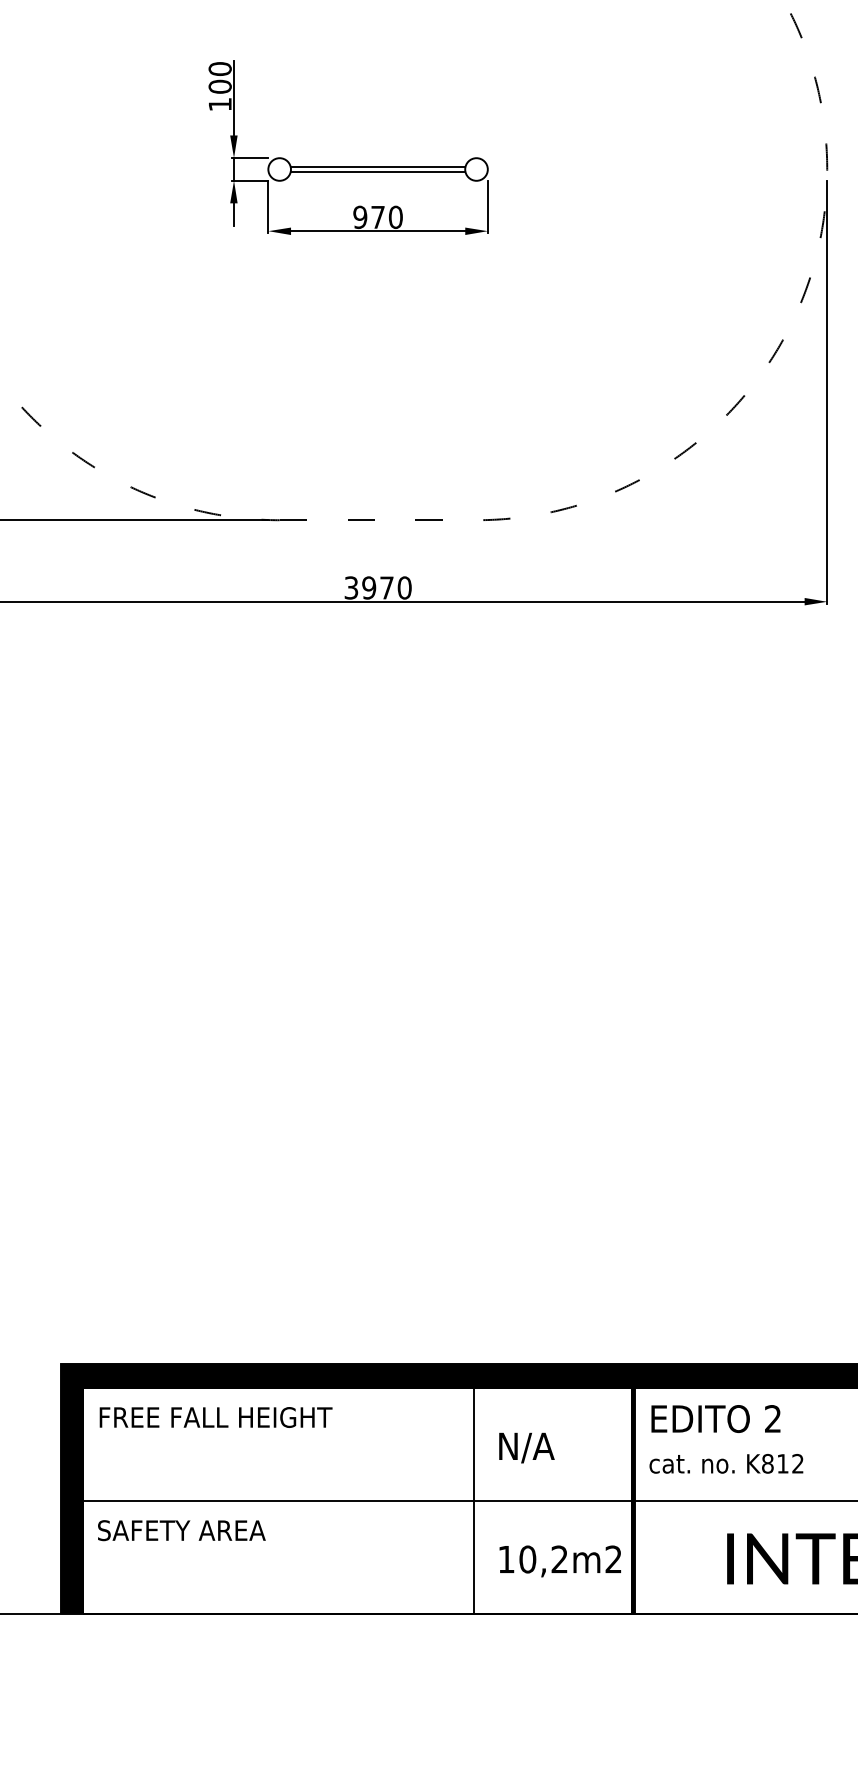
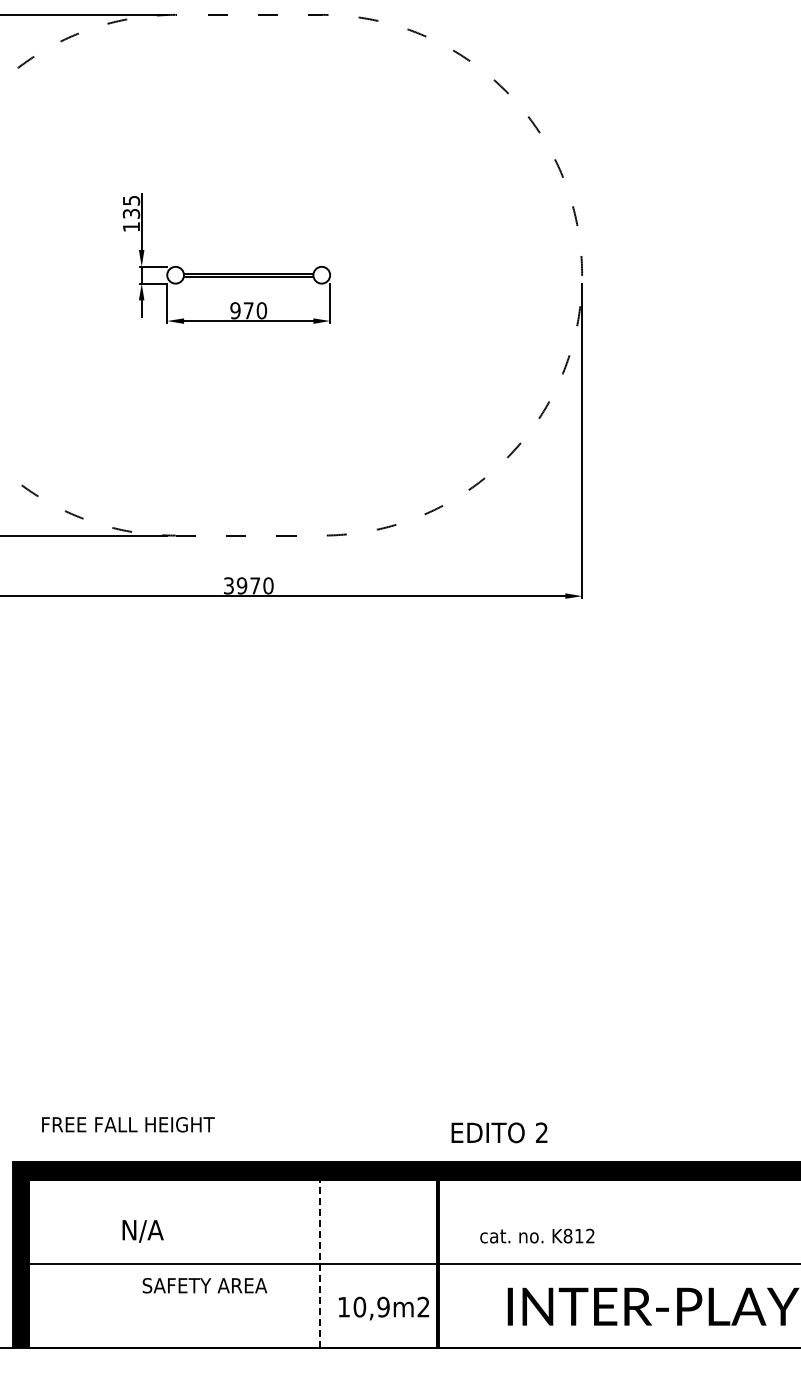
text: (220, 76) -> (131, 206), 100 -> 135
text: (216, 1417) -> (128, 1124), moved
text: (715, 1418) -> (499, 1132), moved
text: (525, 1448) -> (142, 1231), moved
text: (726, 1462) -> (537, 1235), moved
line: (473, 1500) -> (319, 1263), solid -> dashed
text: (181, 1530) -> (204, 1285), moved
text: (559, 1558) -> (383, 1306), 10,2m2 -> 10,9m2

